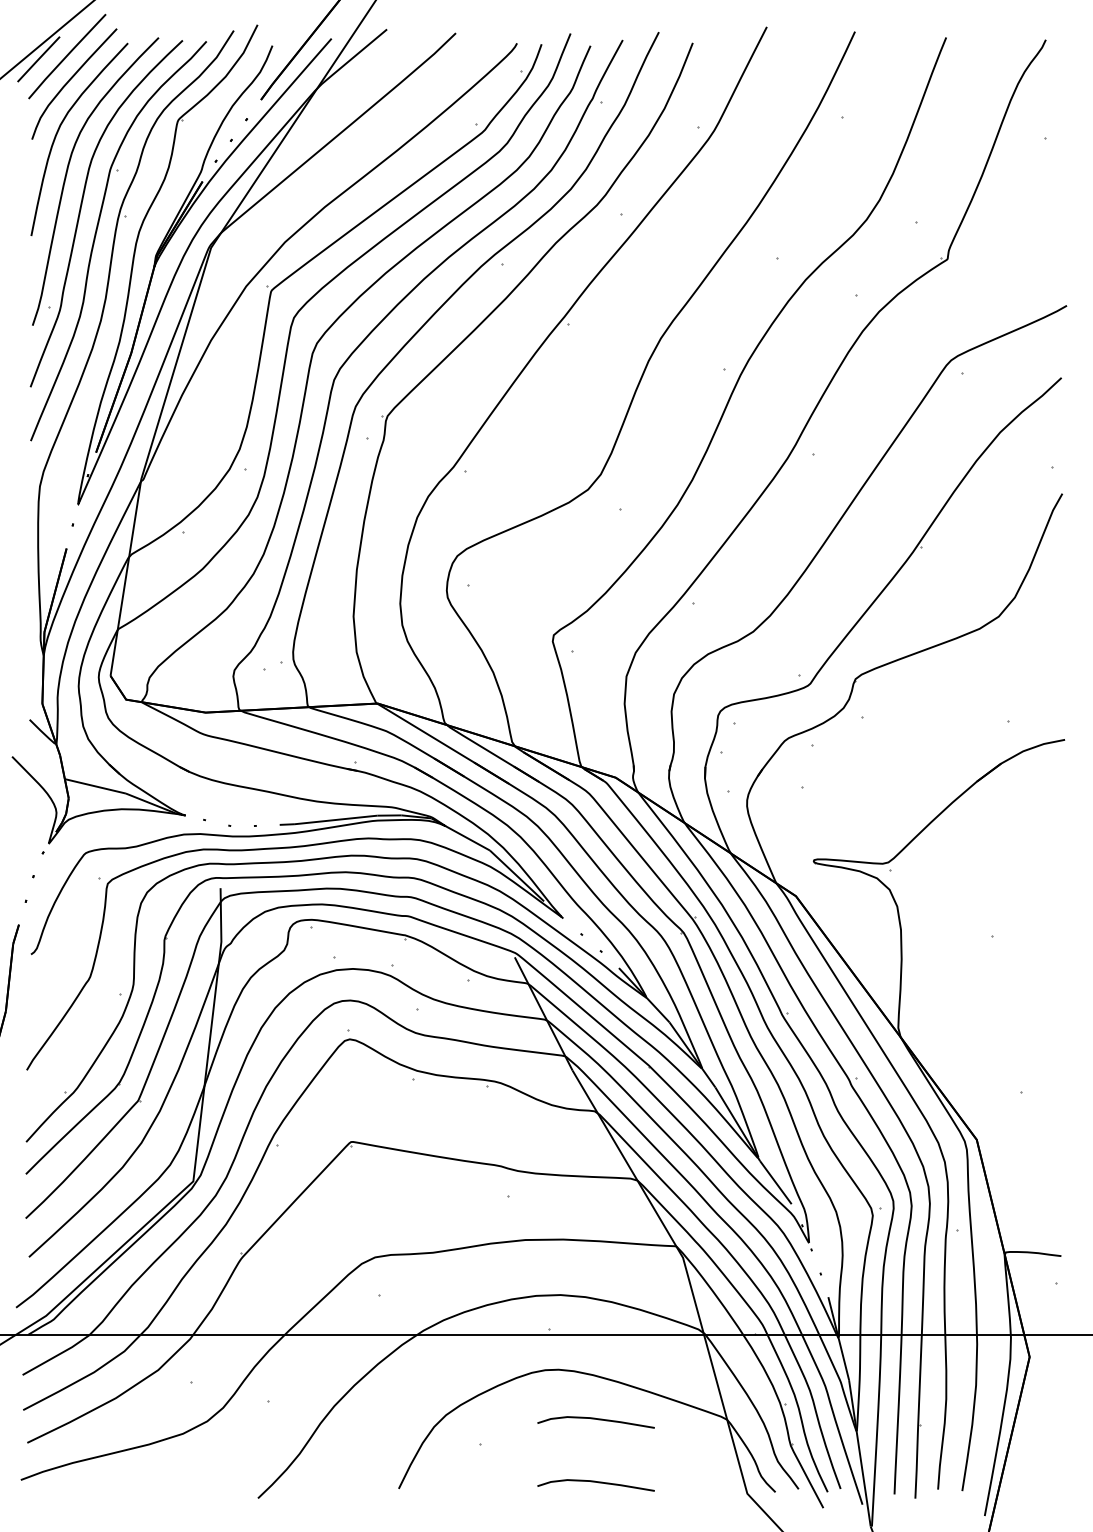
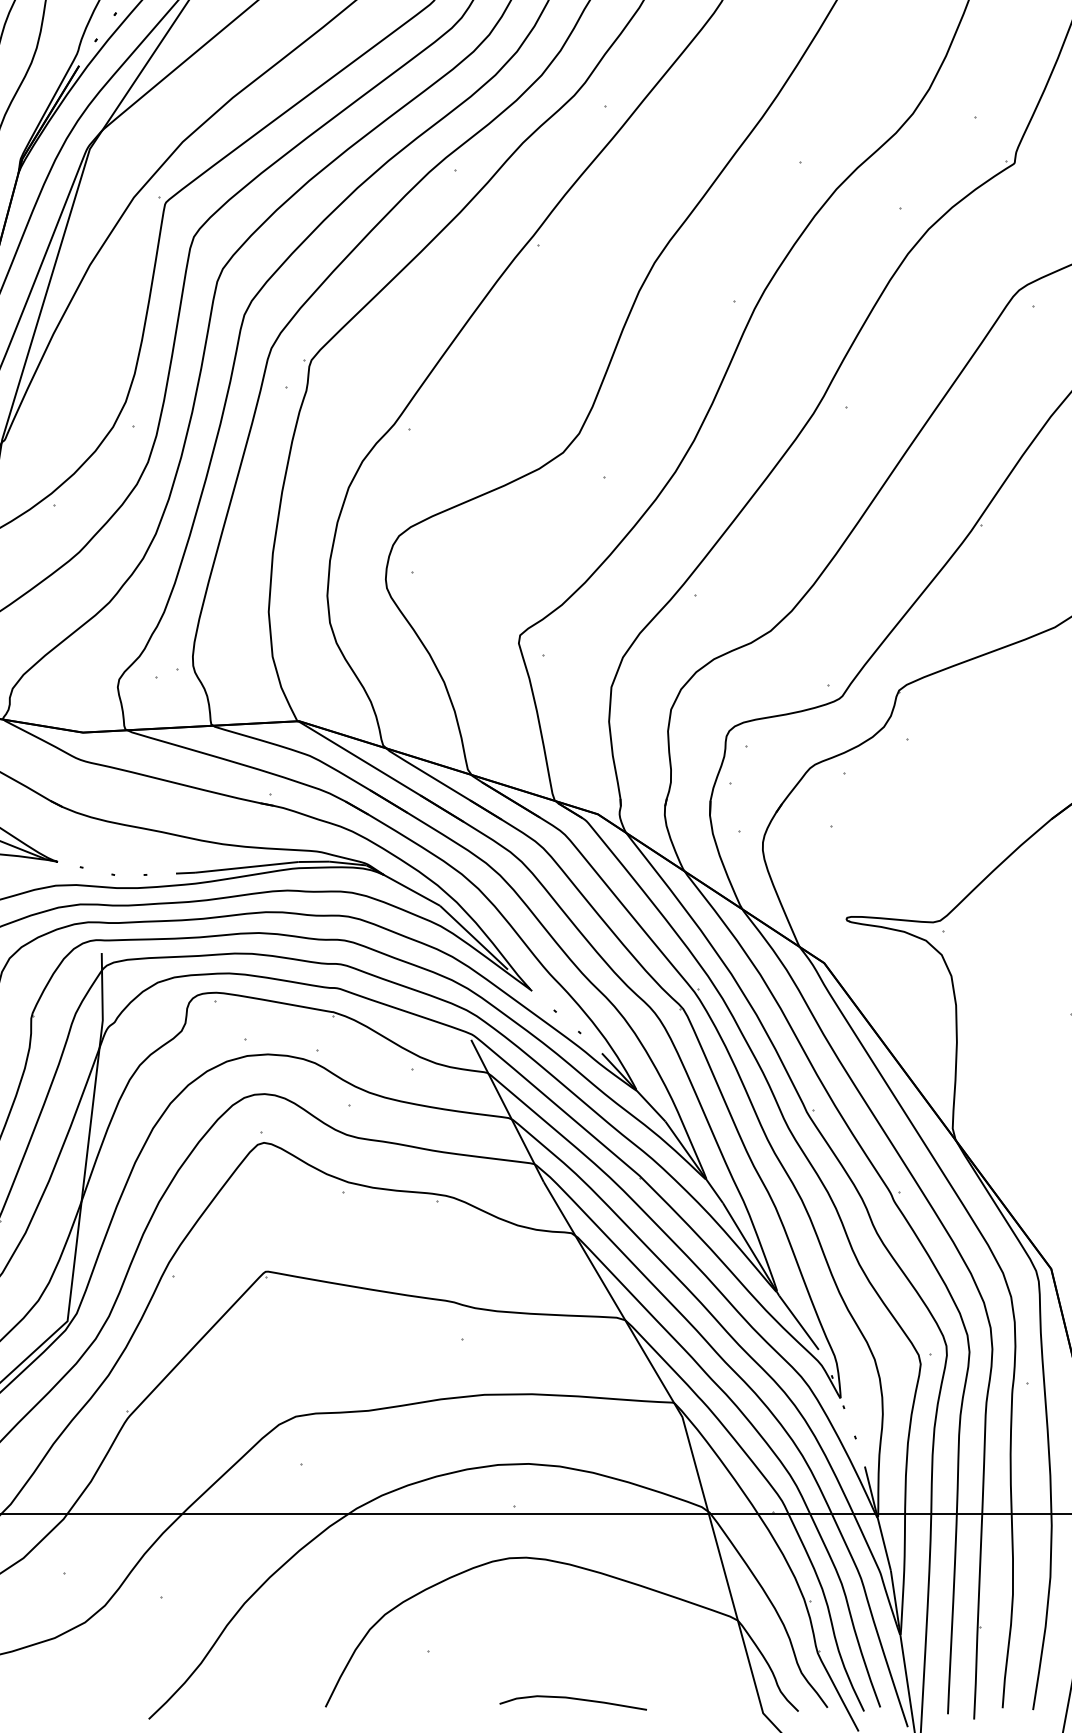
curve: (595, 1419) -> (572, 1620), removed

